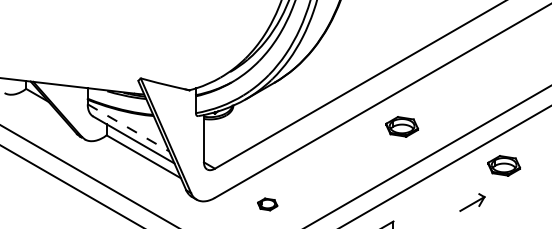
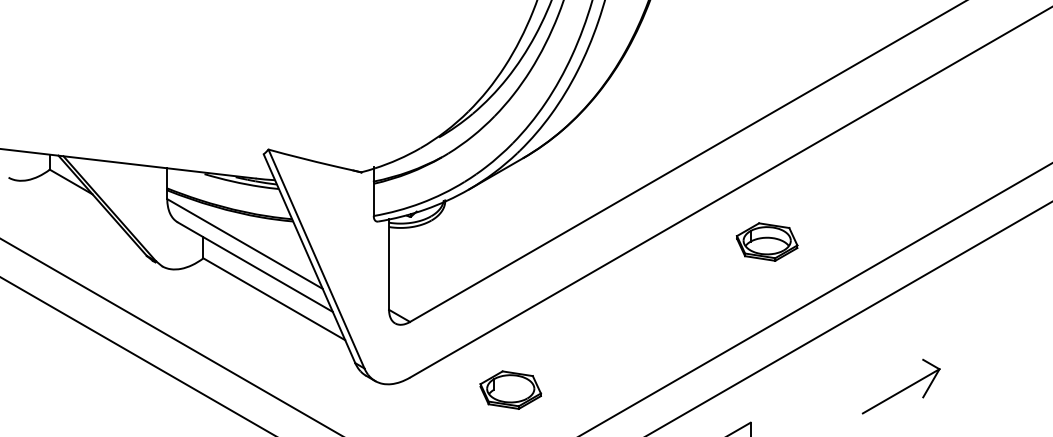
line: (128, 128) -> (245, 245), dashed -> solid
part: (504, 165) -> (962, 315), removed
part: (472, 202) -> (901, 386), size x1.67
part: (267, 204) -> (510, 390), size x1.67

